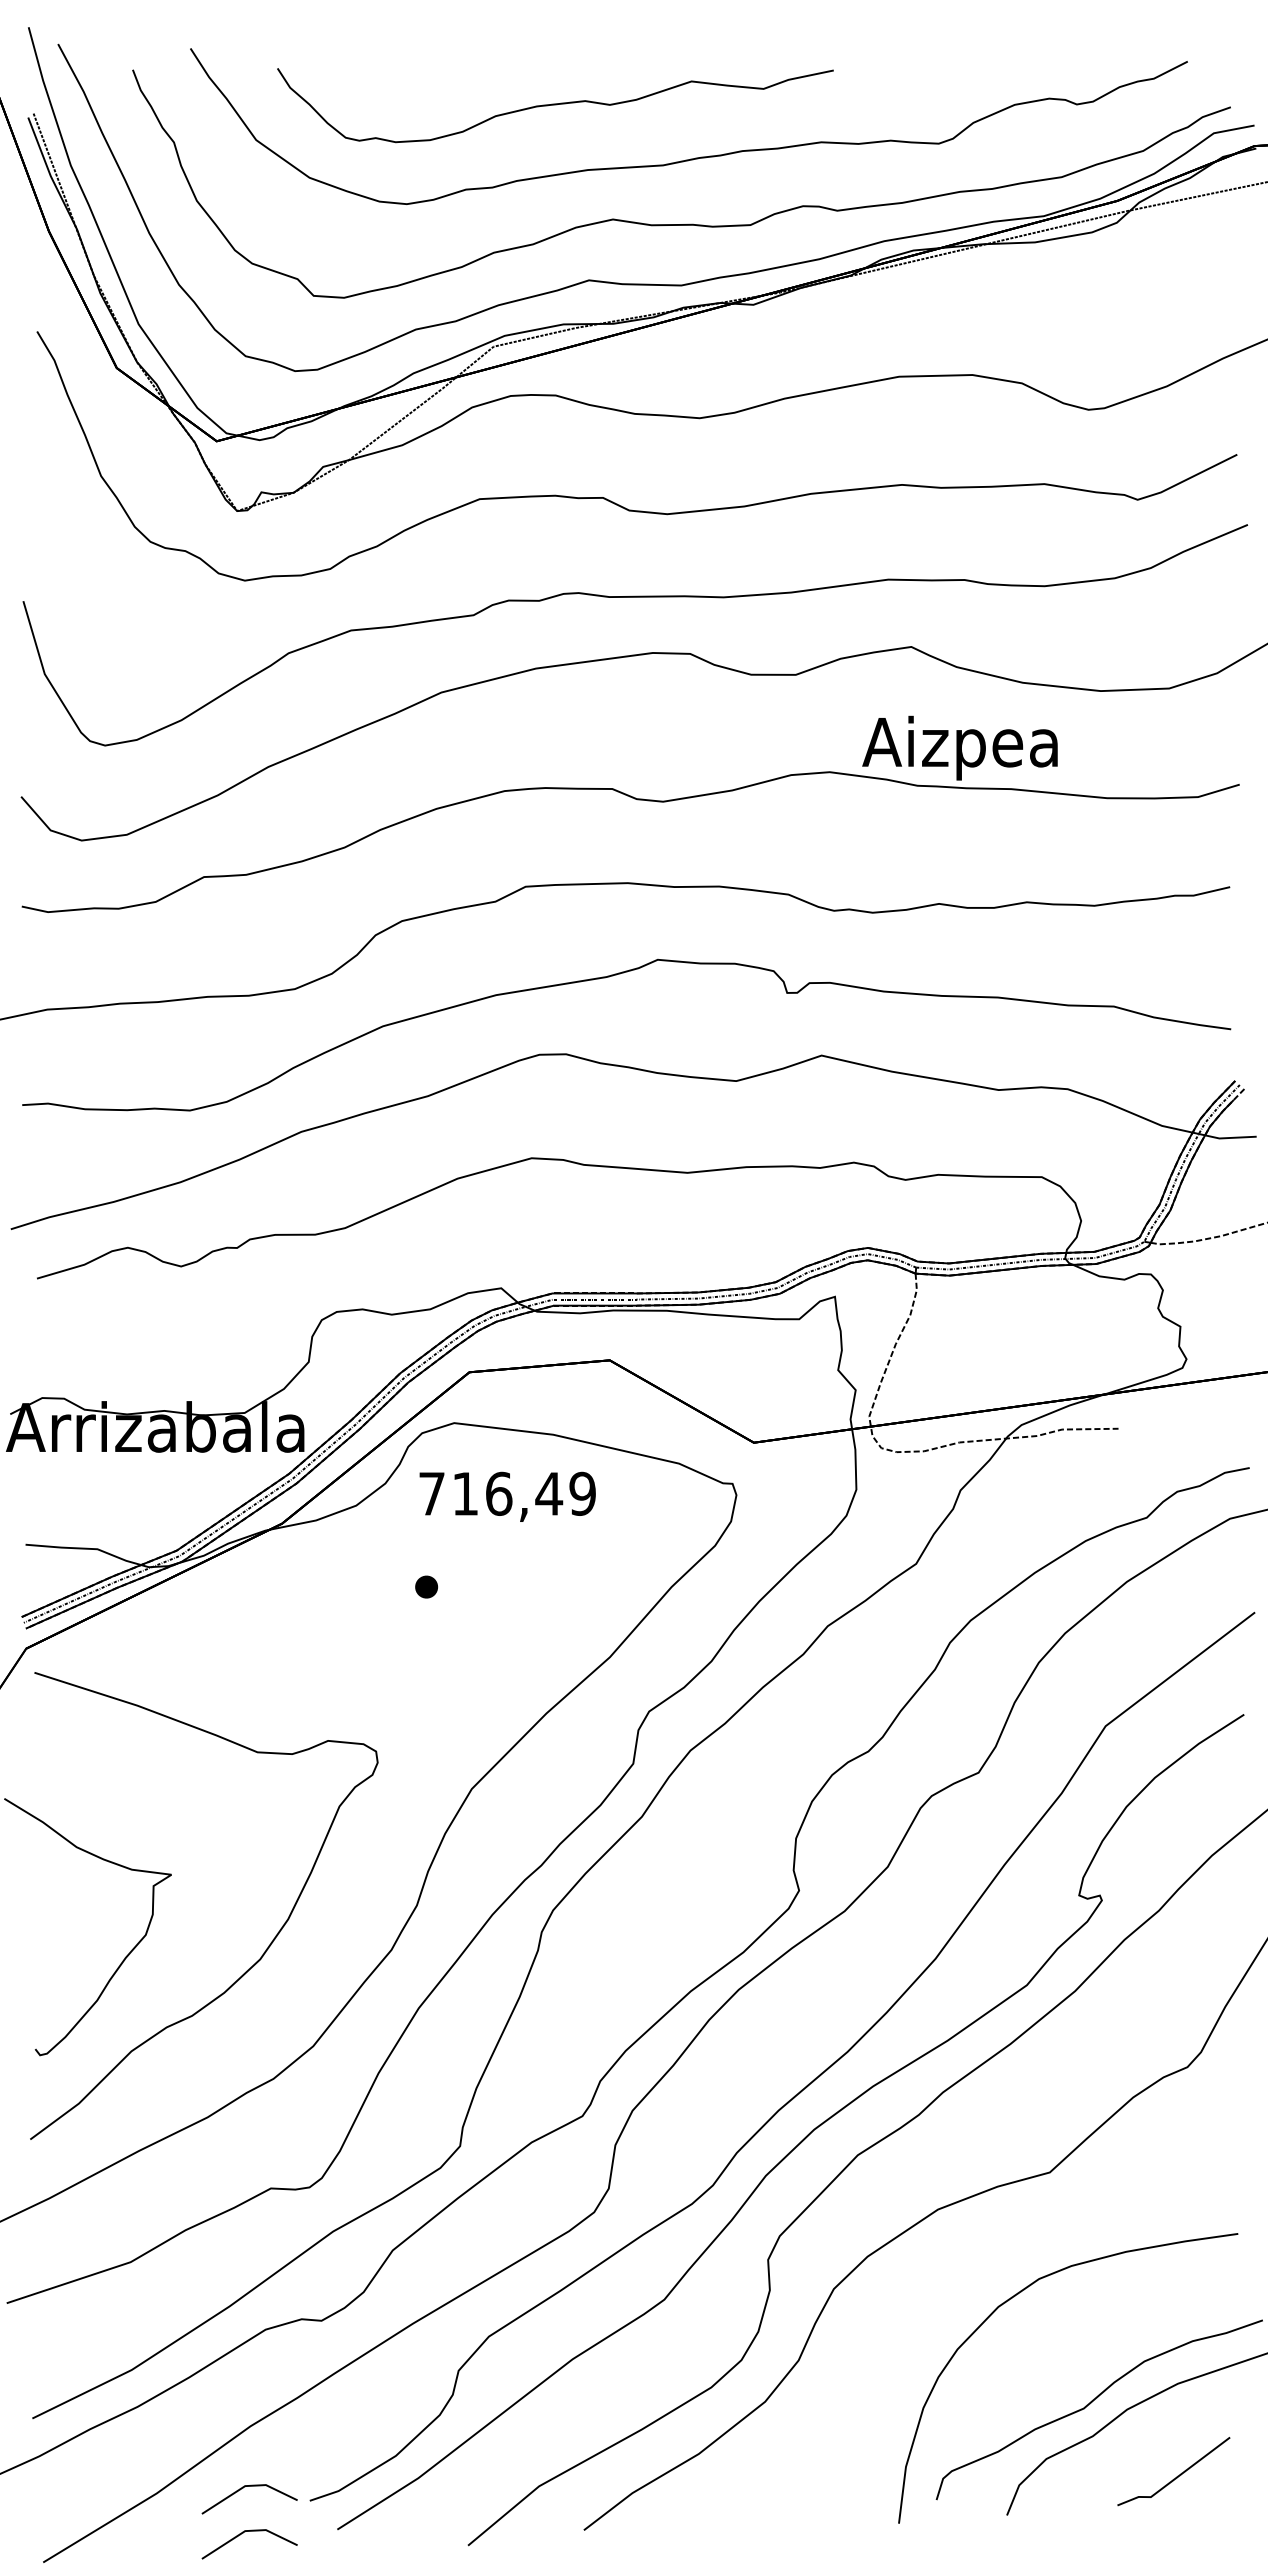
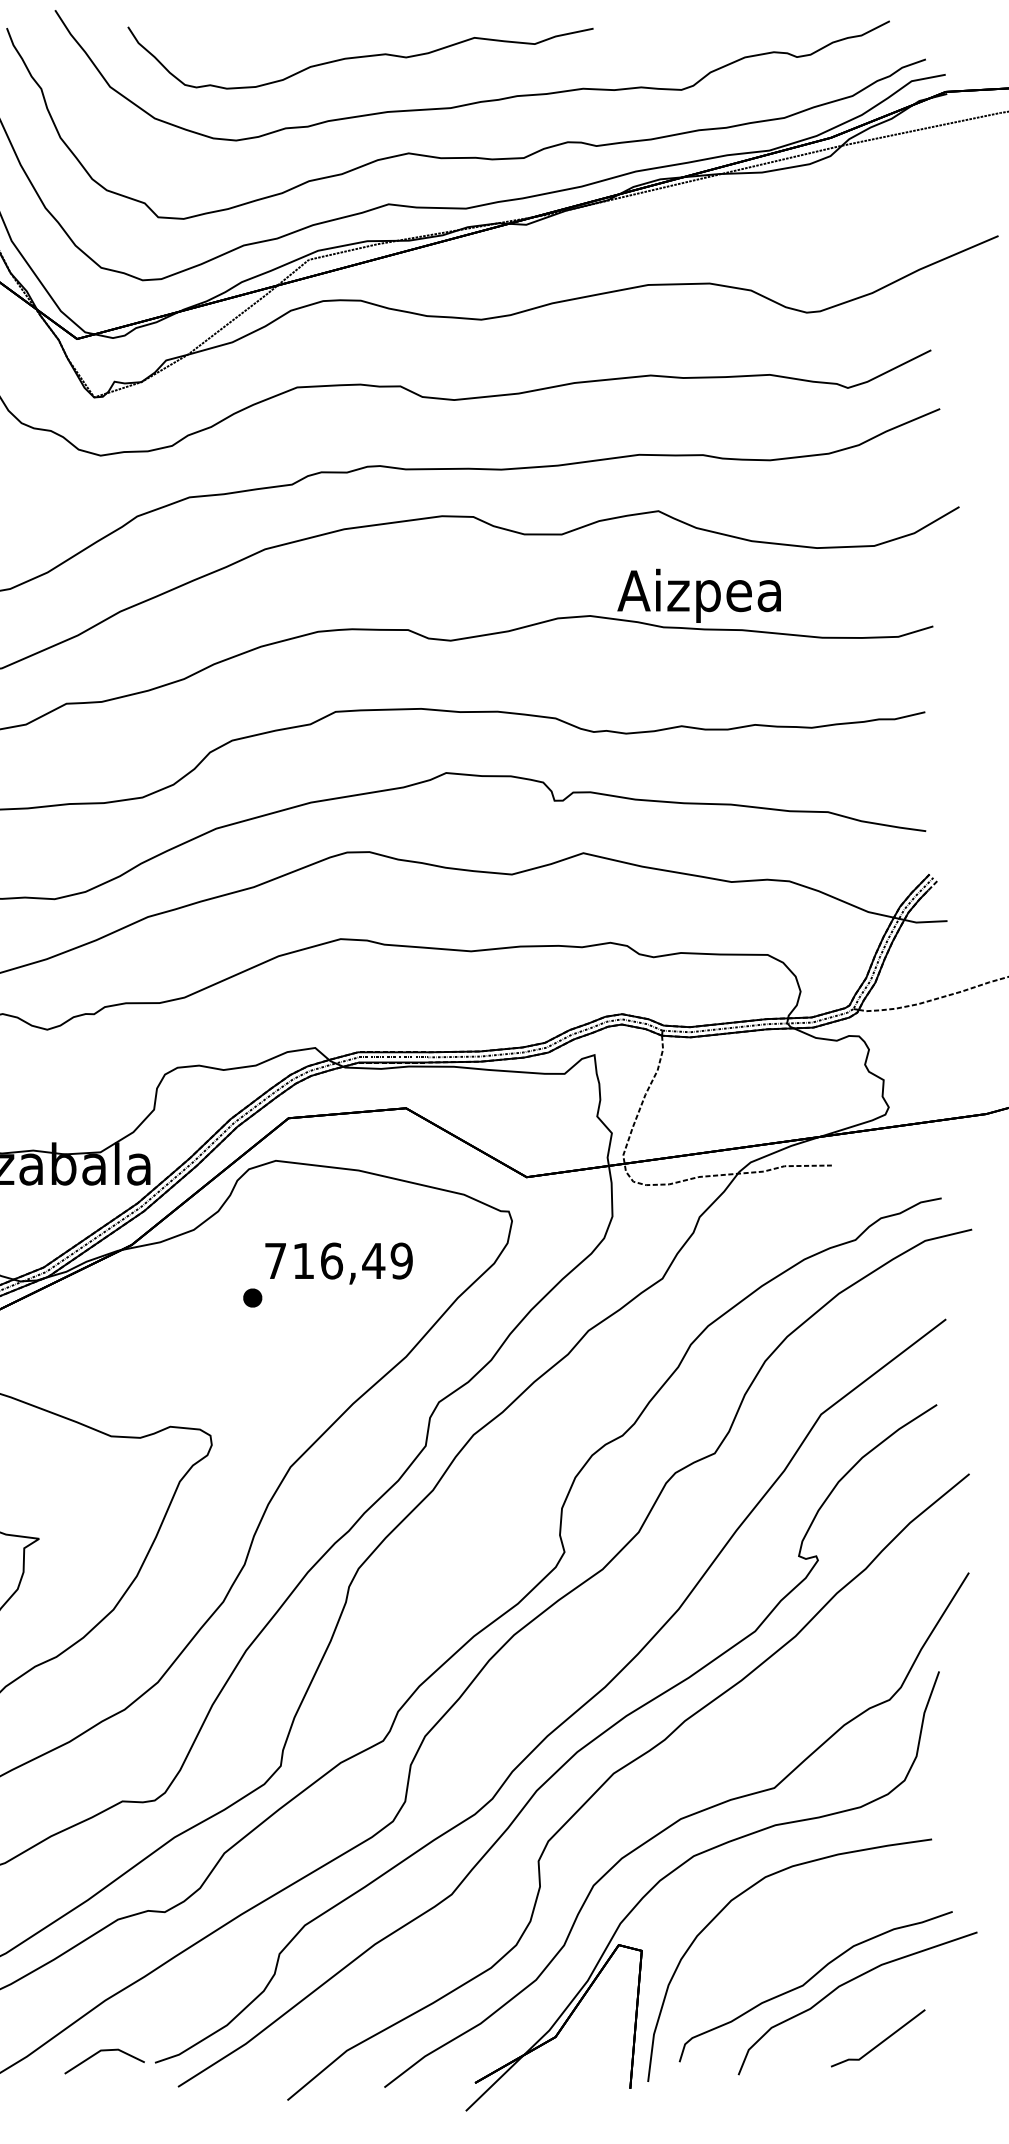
text: (507, 1496) -> (338, 1263), moved
part: (942, 2263) -> (684, 1864), added
line: (243, 2533) -> (99, 2090), removed

